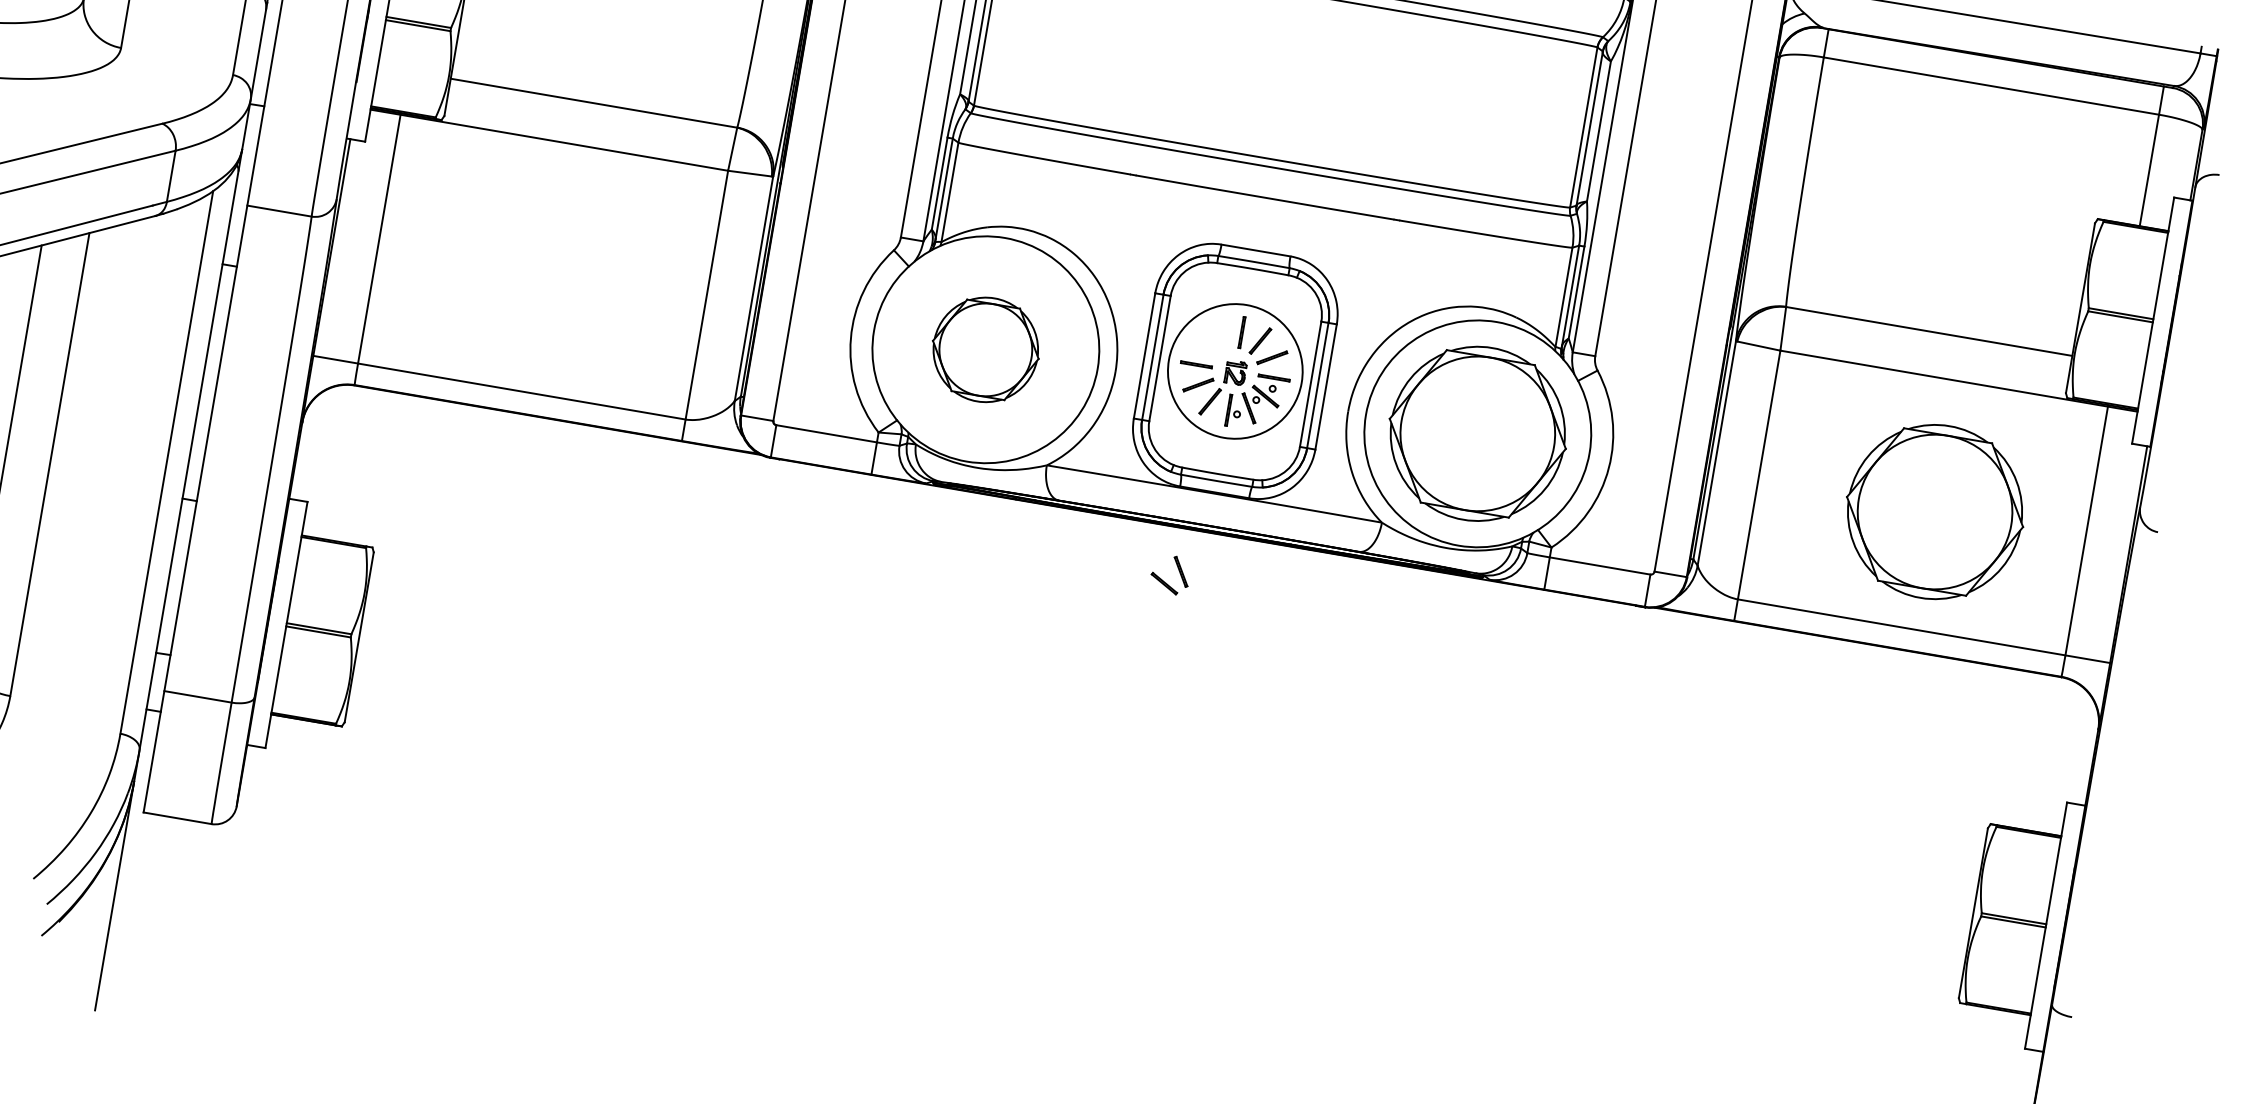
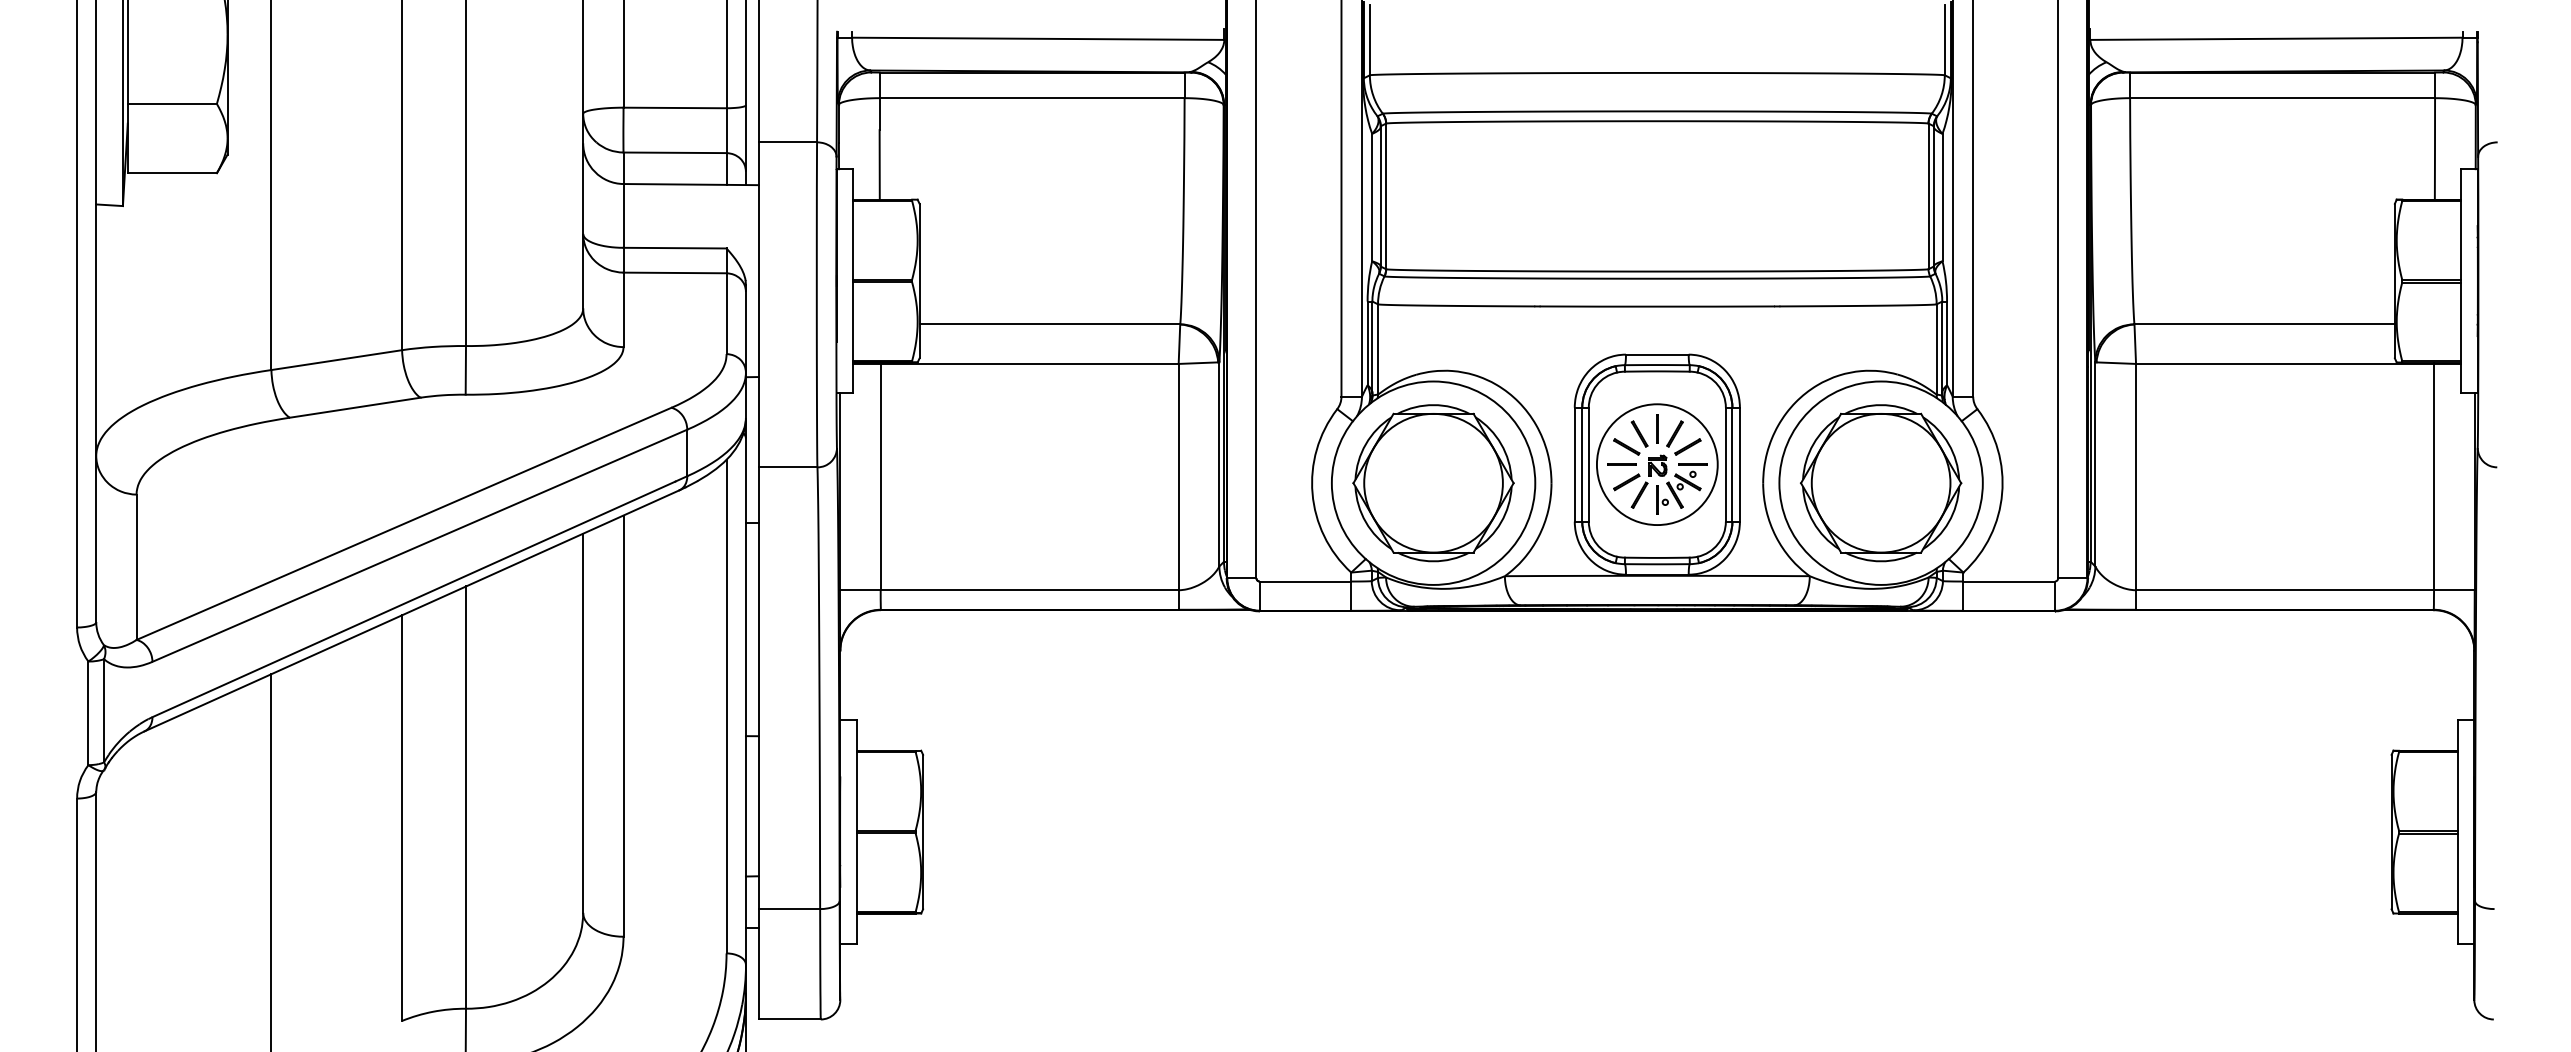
part: (985, 350) -> (1433, 483), size x1.67
part: (1935, 512) -> (2297, 483), removed
part: (1178, 571) -> (1637, 434), moved

